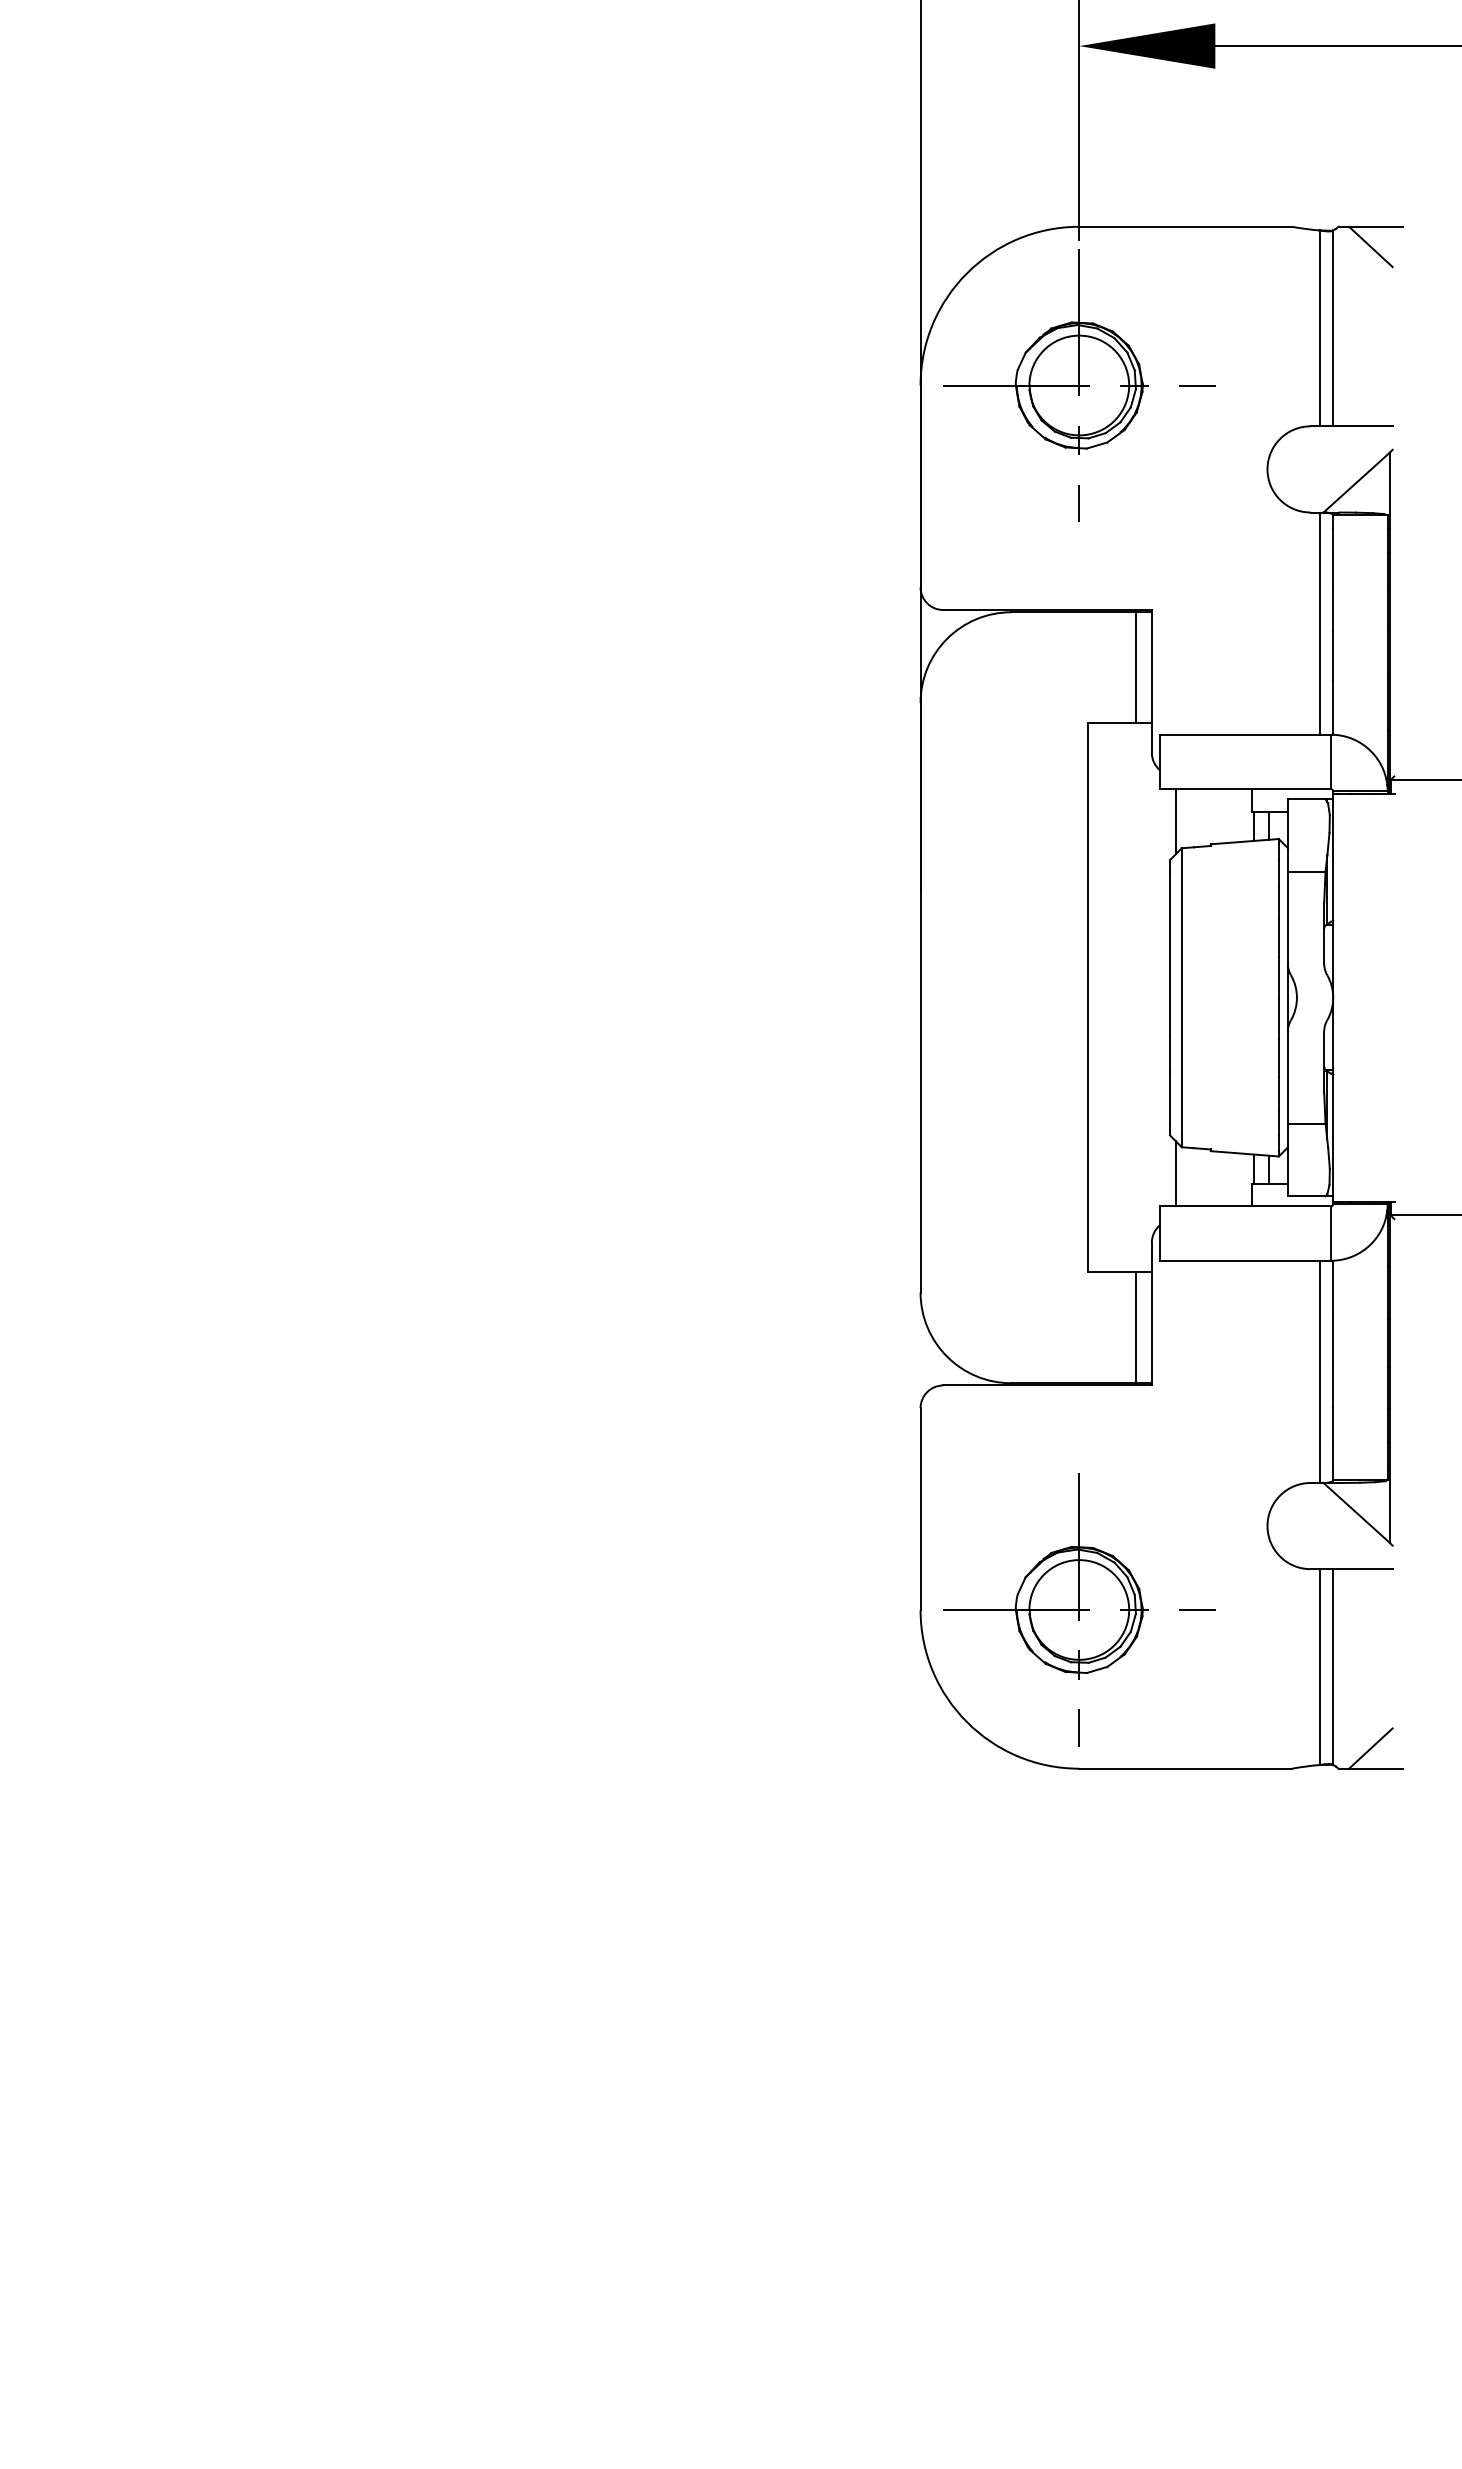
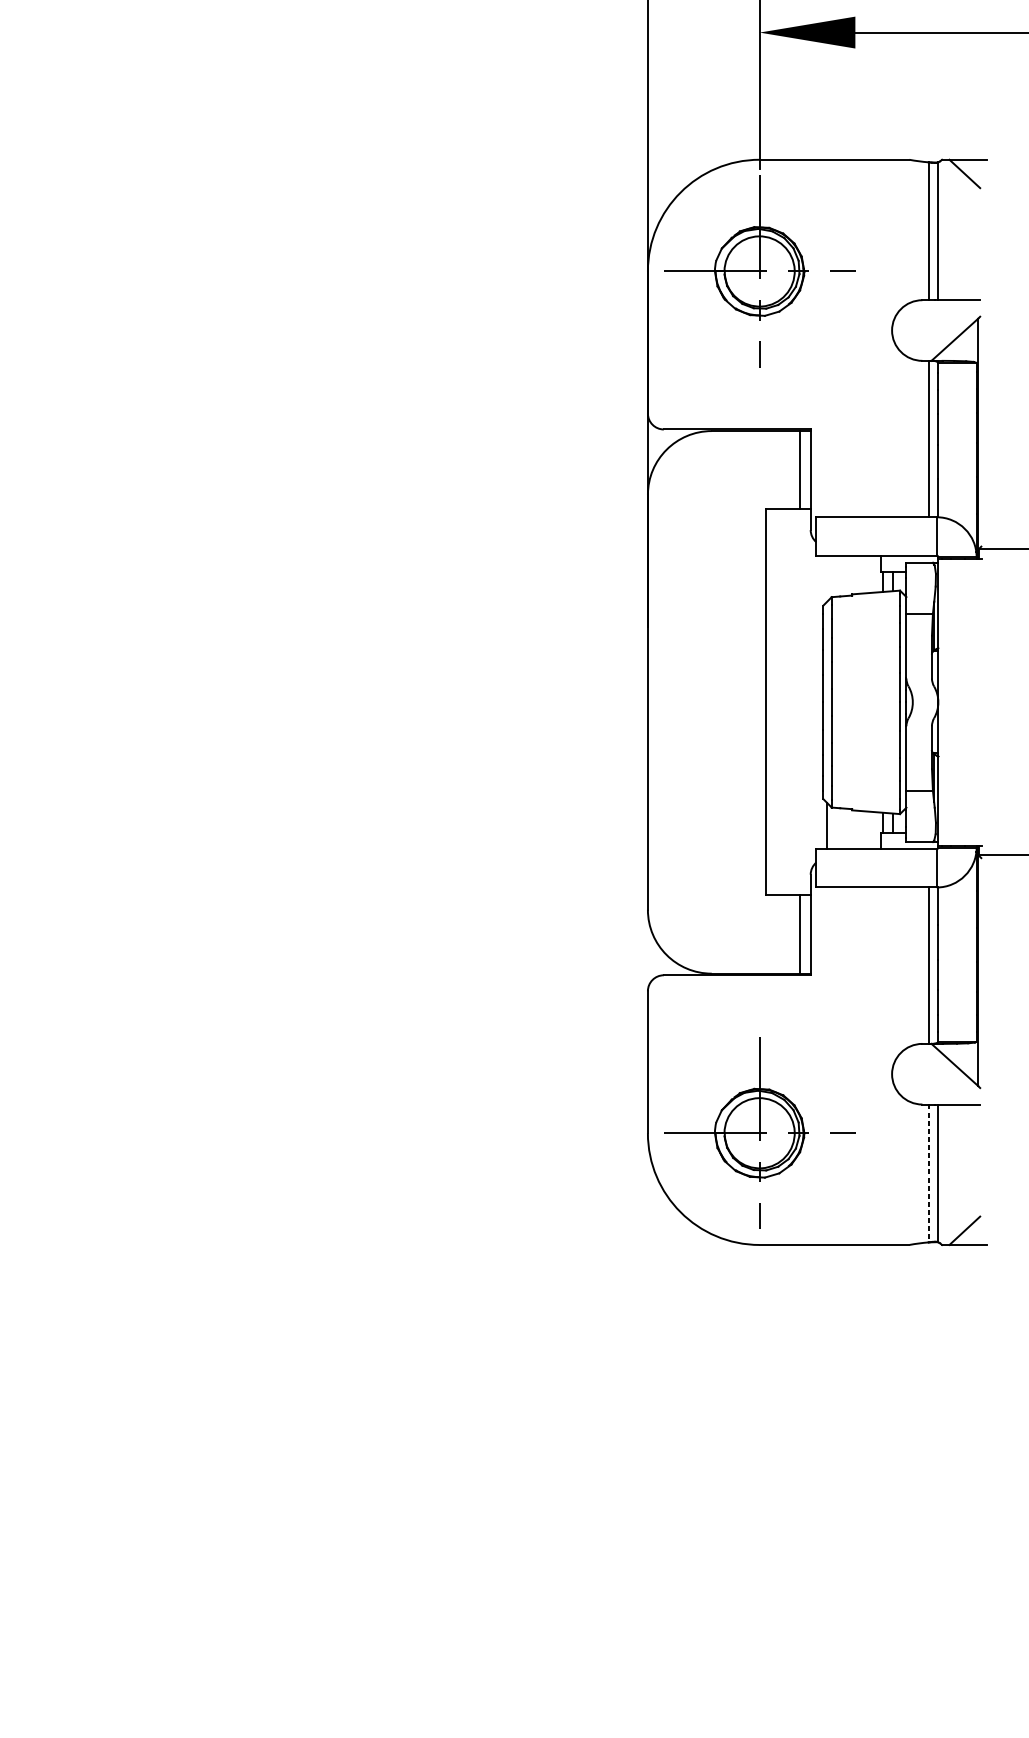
line: (1175, 821) -> (827, 578), removed
line: (1319, 1667) -> (928, 1173), solid -> dashed

